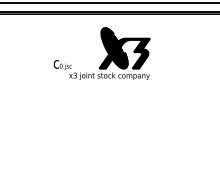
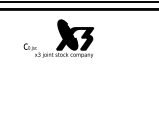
part: (101, 53) -> (58, 38), moved

